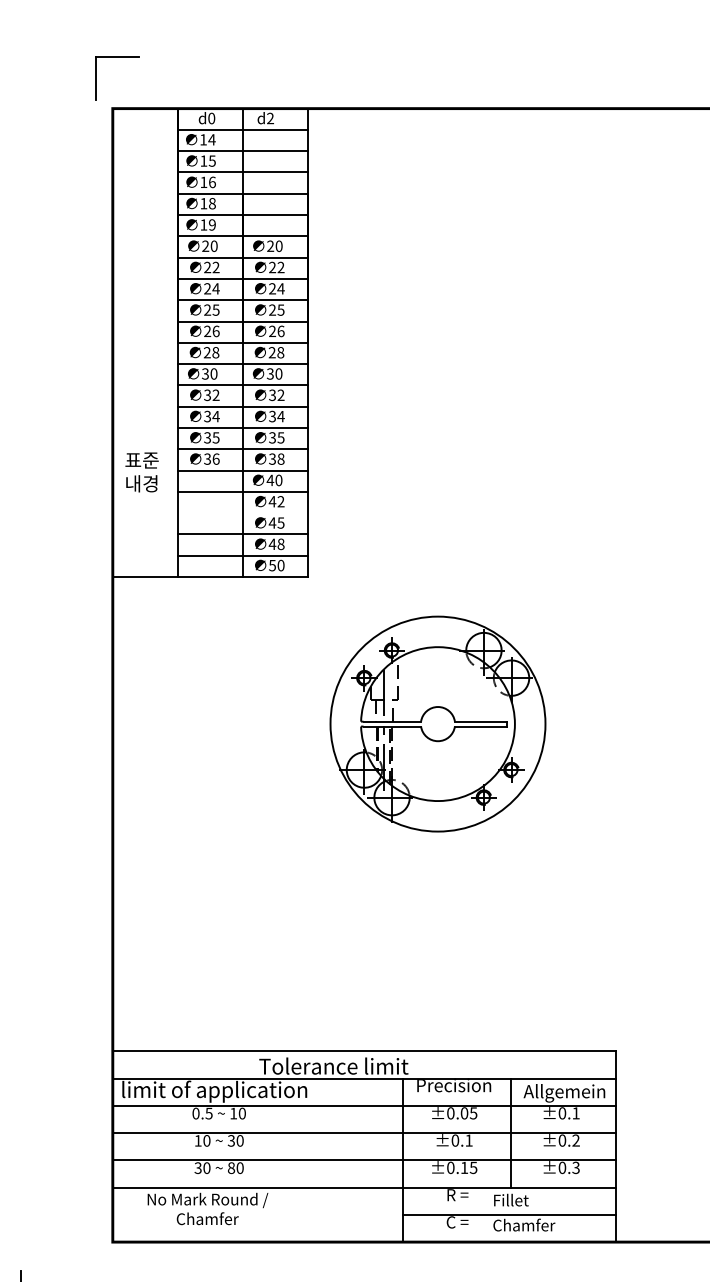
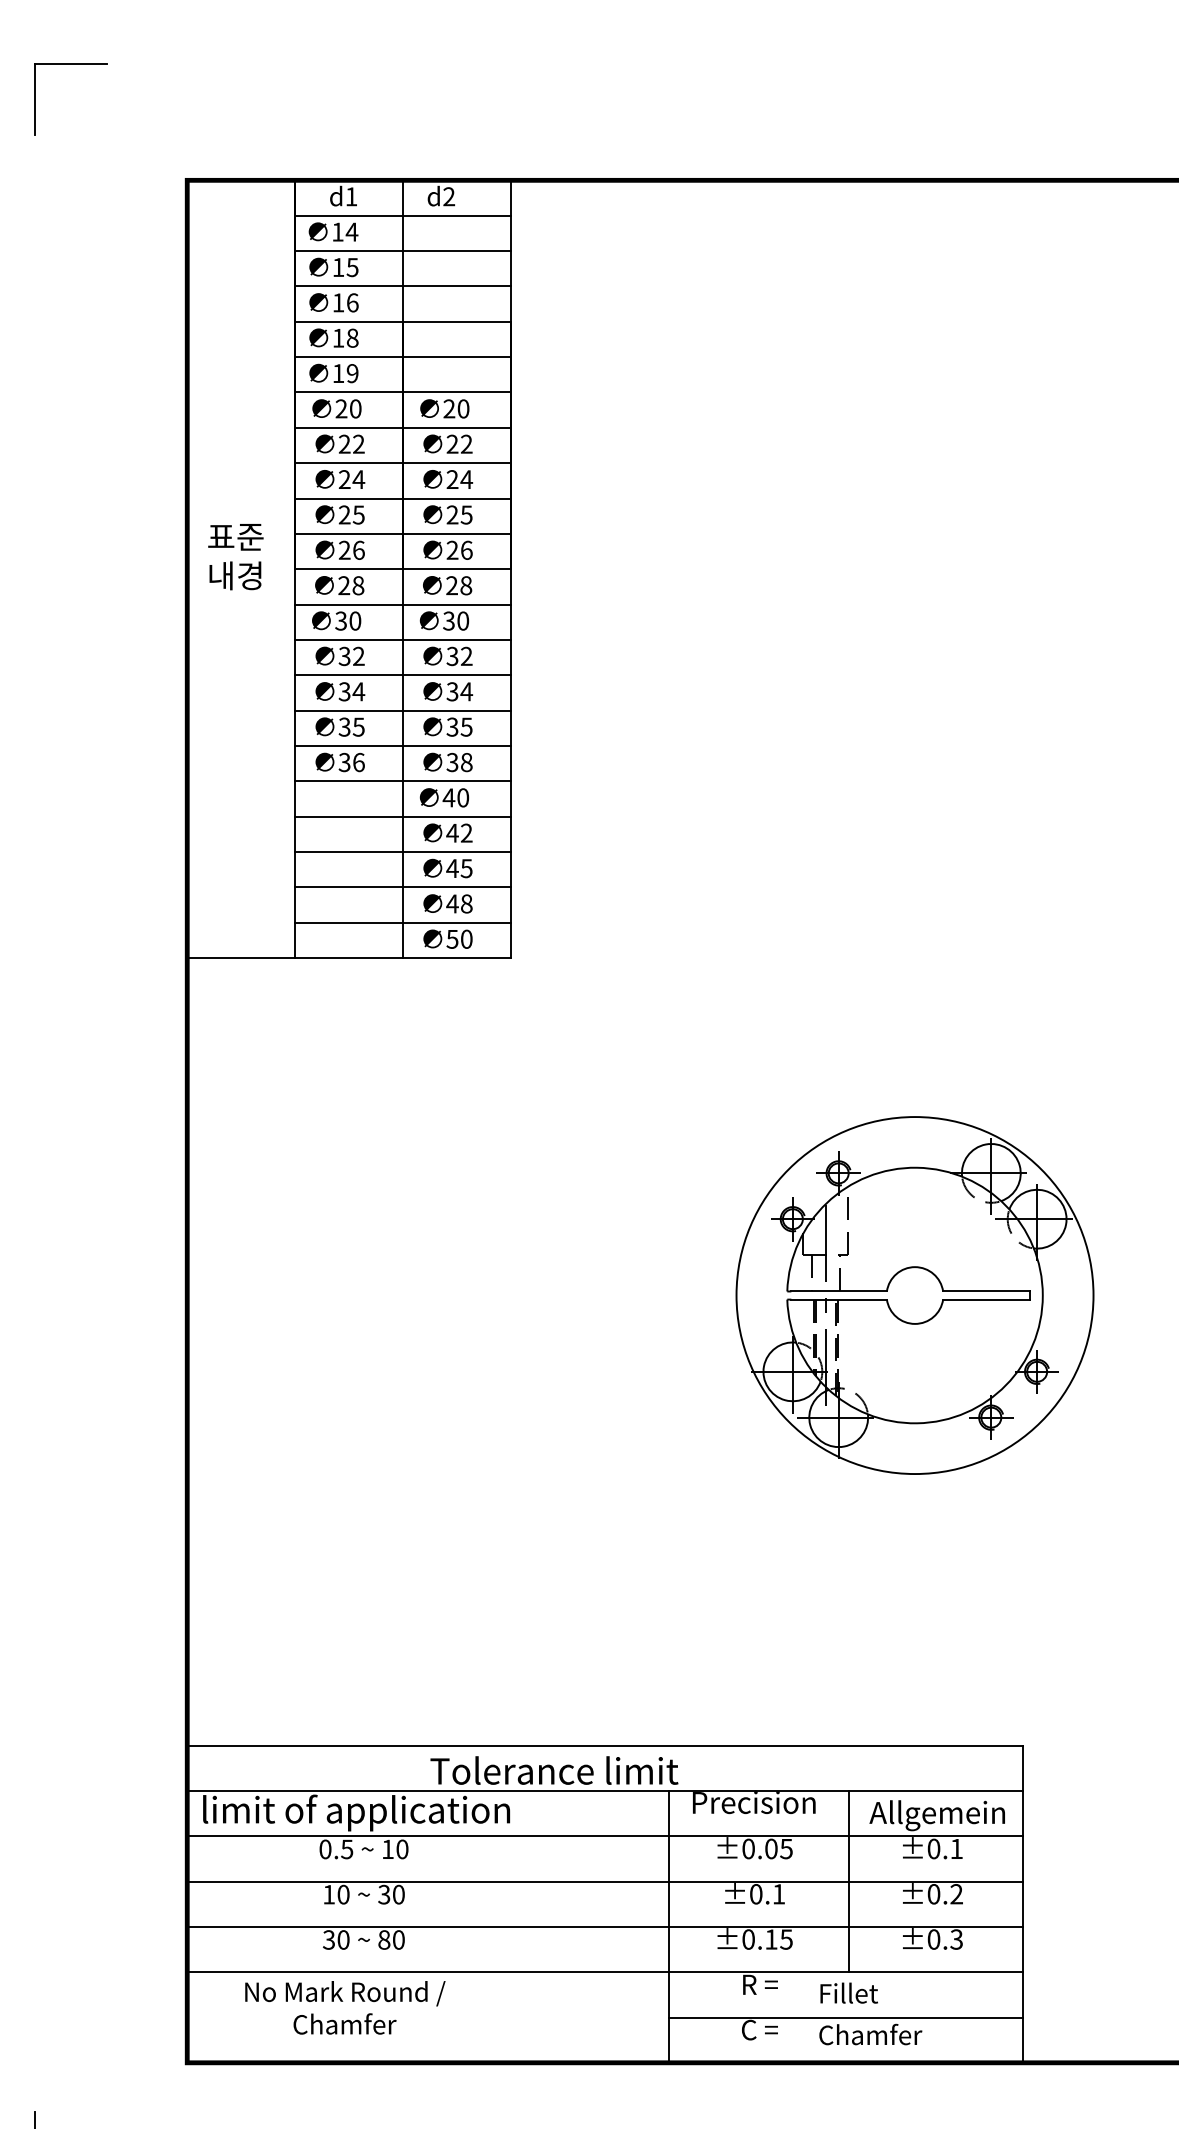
part: (117, 57) -> (70, 63), moved
text: (211, 118) -> (351, 196), d0 -> d1
text: (141, 472) -> (234, 557), moved
line: (242, 513) -> (402, 852), added
part: (437, 723) -> (914, 1294), moved

